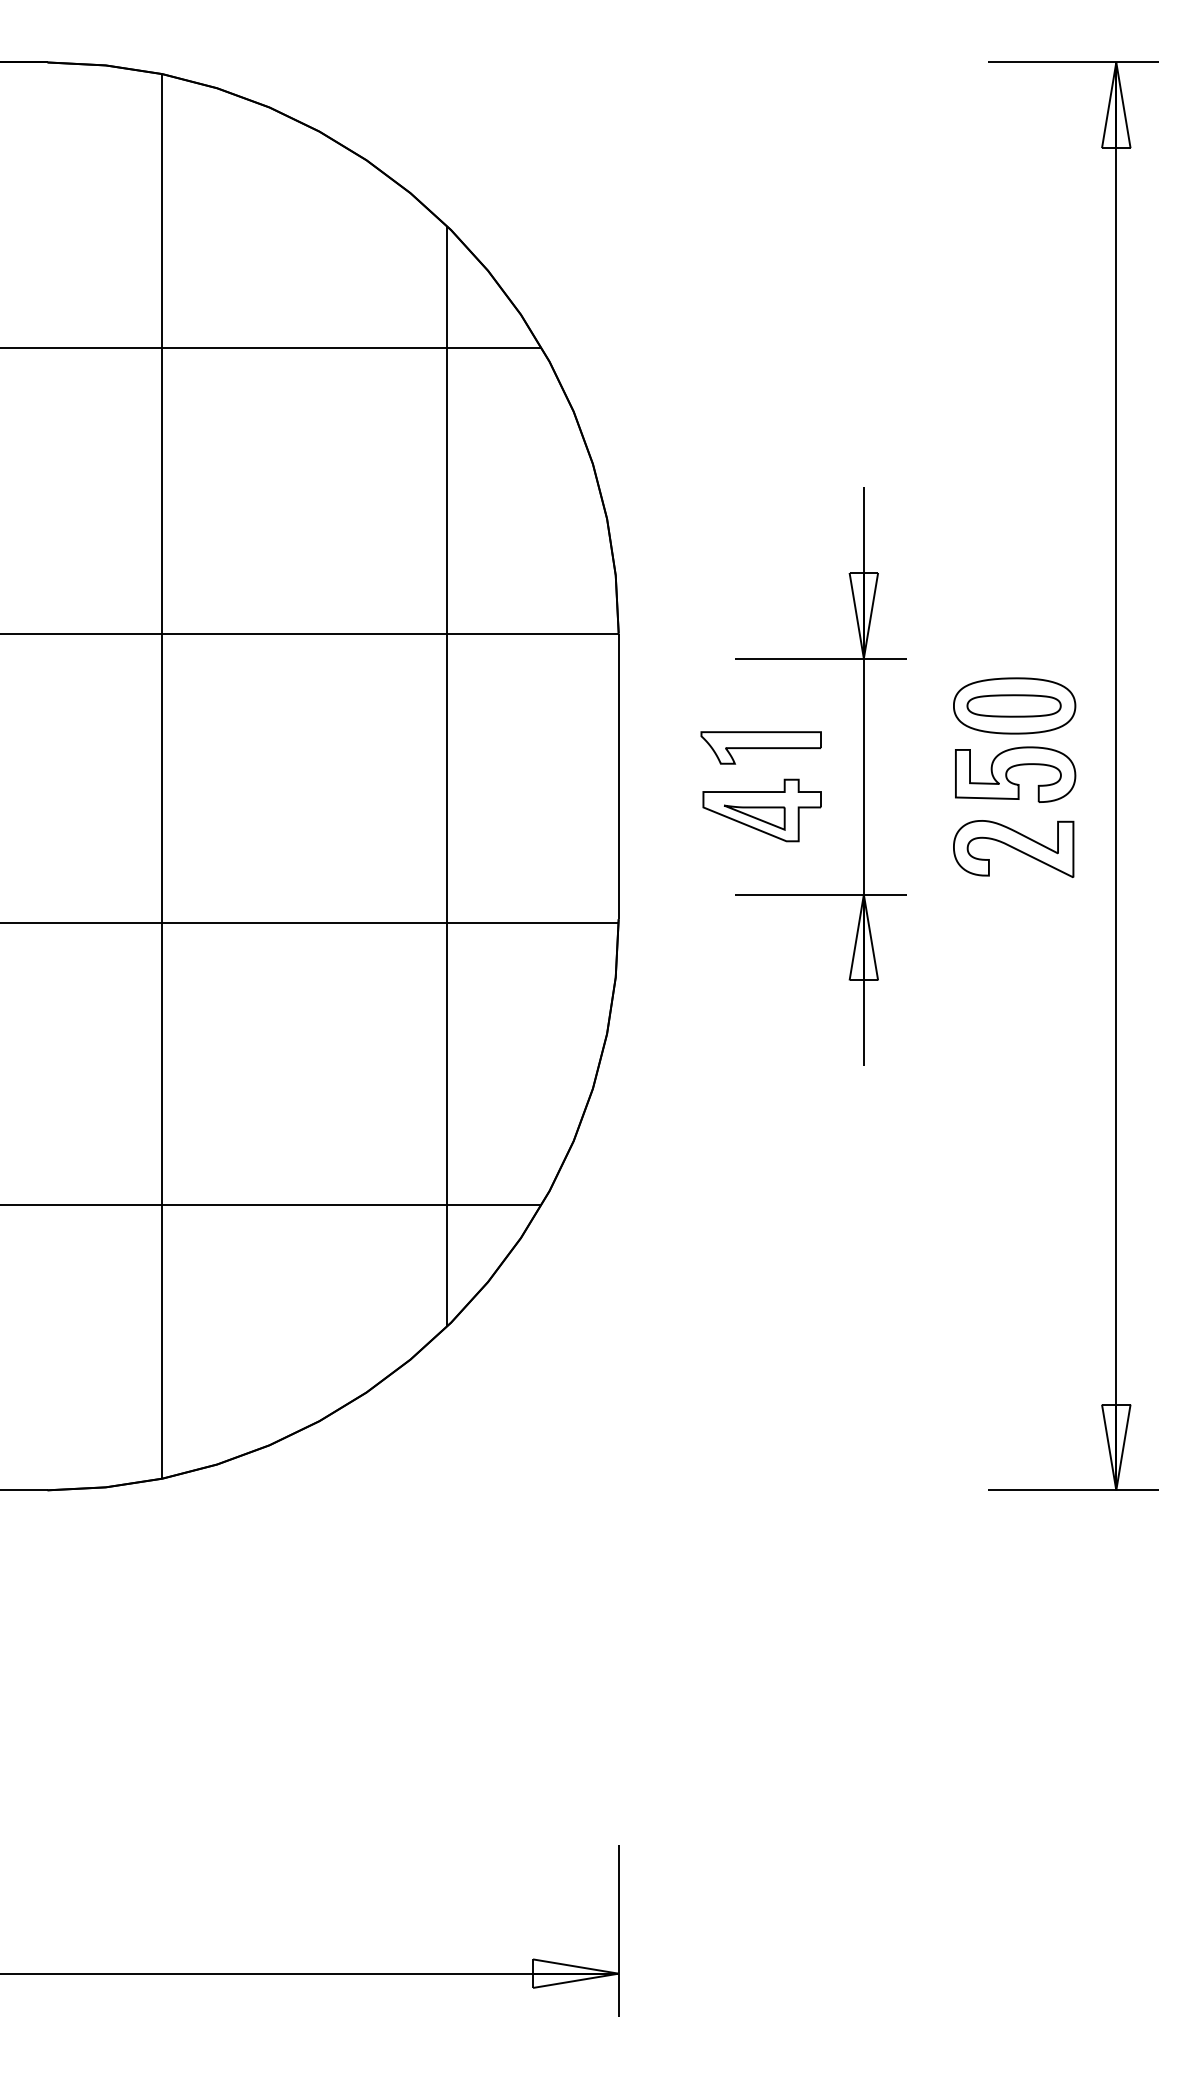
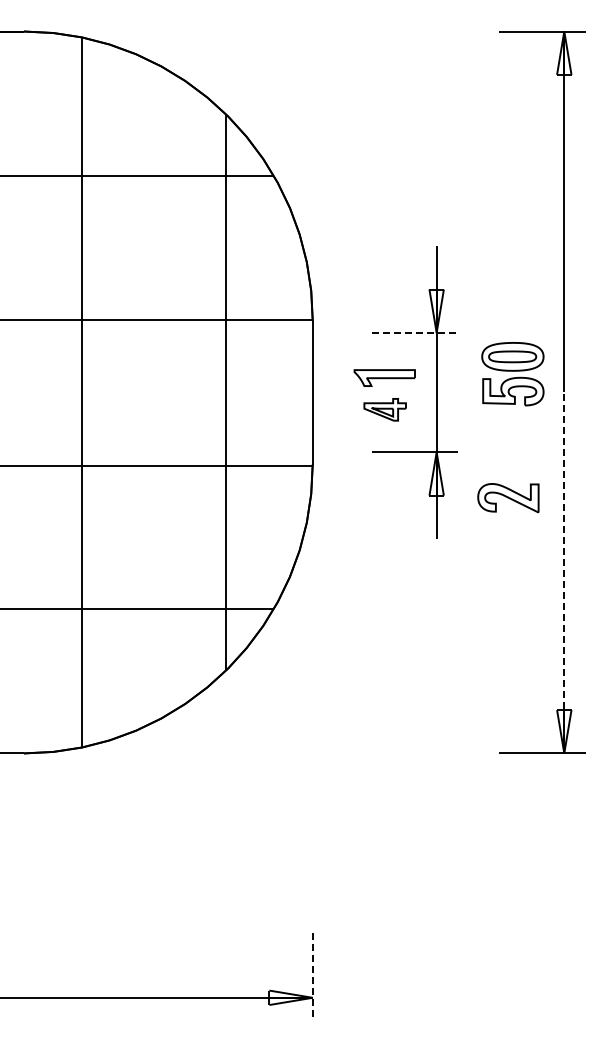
line: (821, 657) -> (415, 332), solid -> dashed
part: (760, 810) -> (384, 409), size x0.7
part: (1013, 849) -> (508, 498), moved
line: (1116, 1132) -> (564, 572), solid -> dashed
line: (618, 1931) -> (312, 976), solid -> dashed

